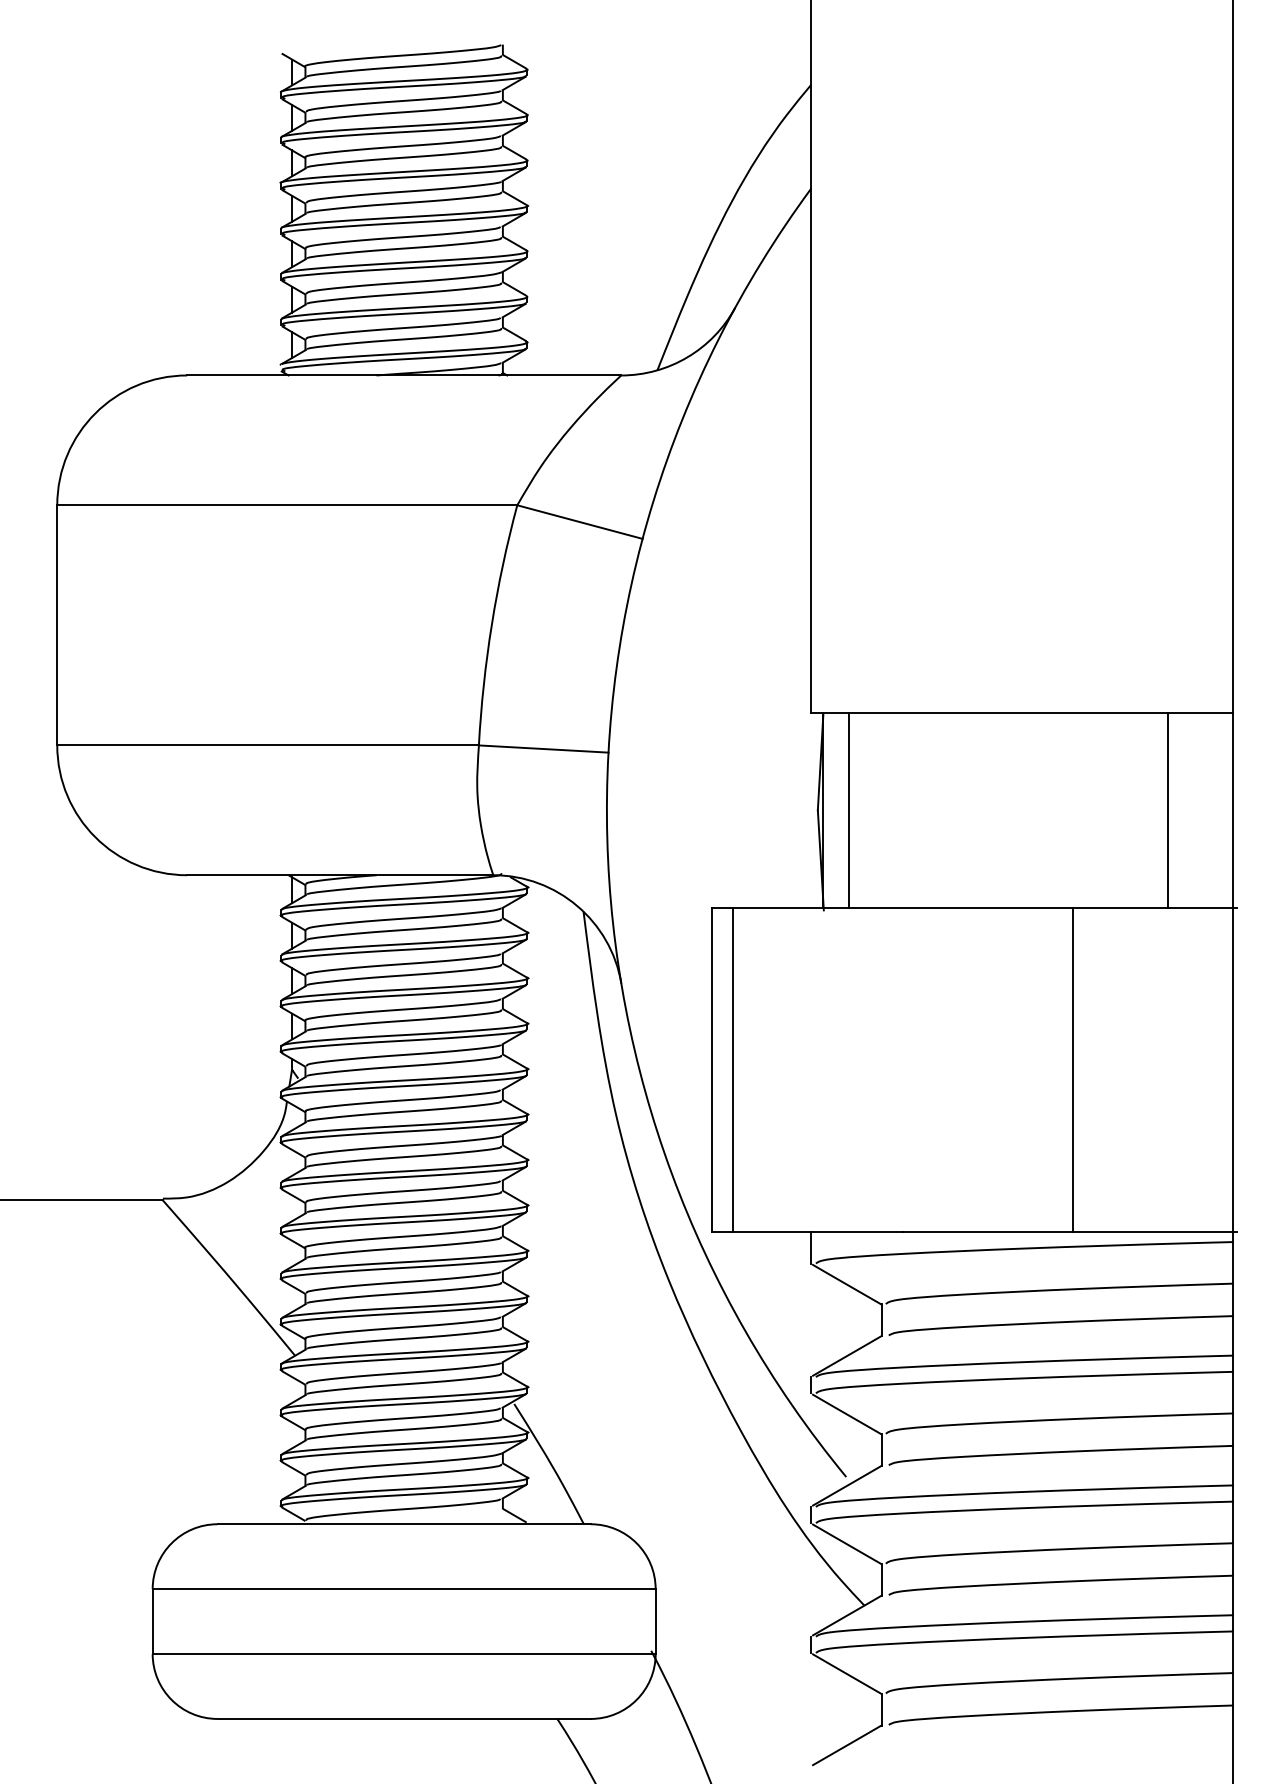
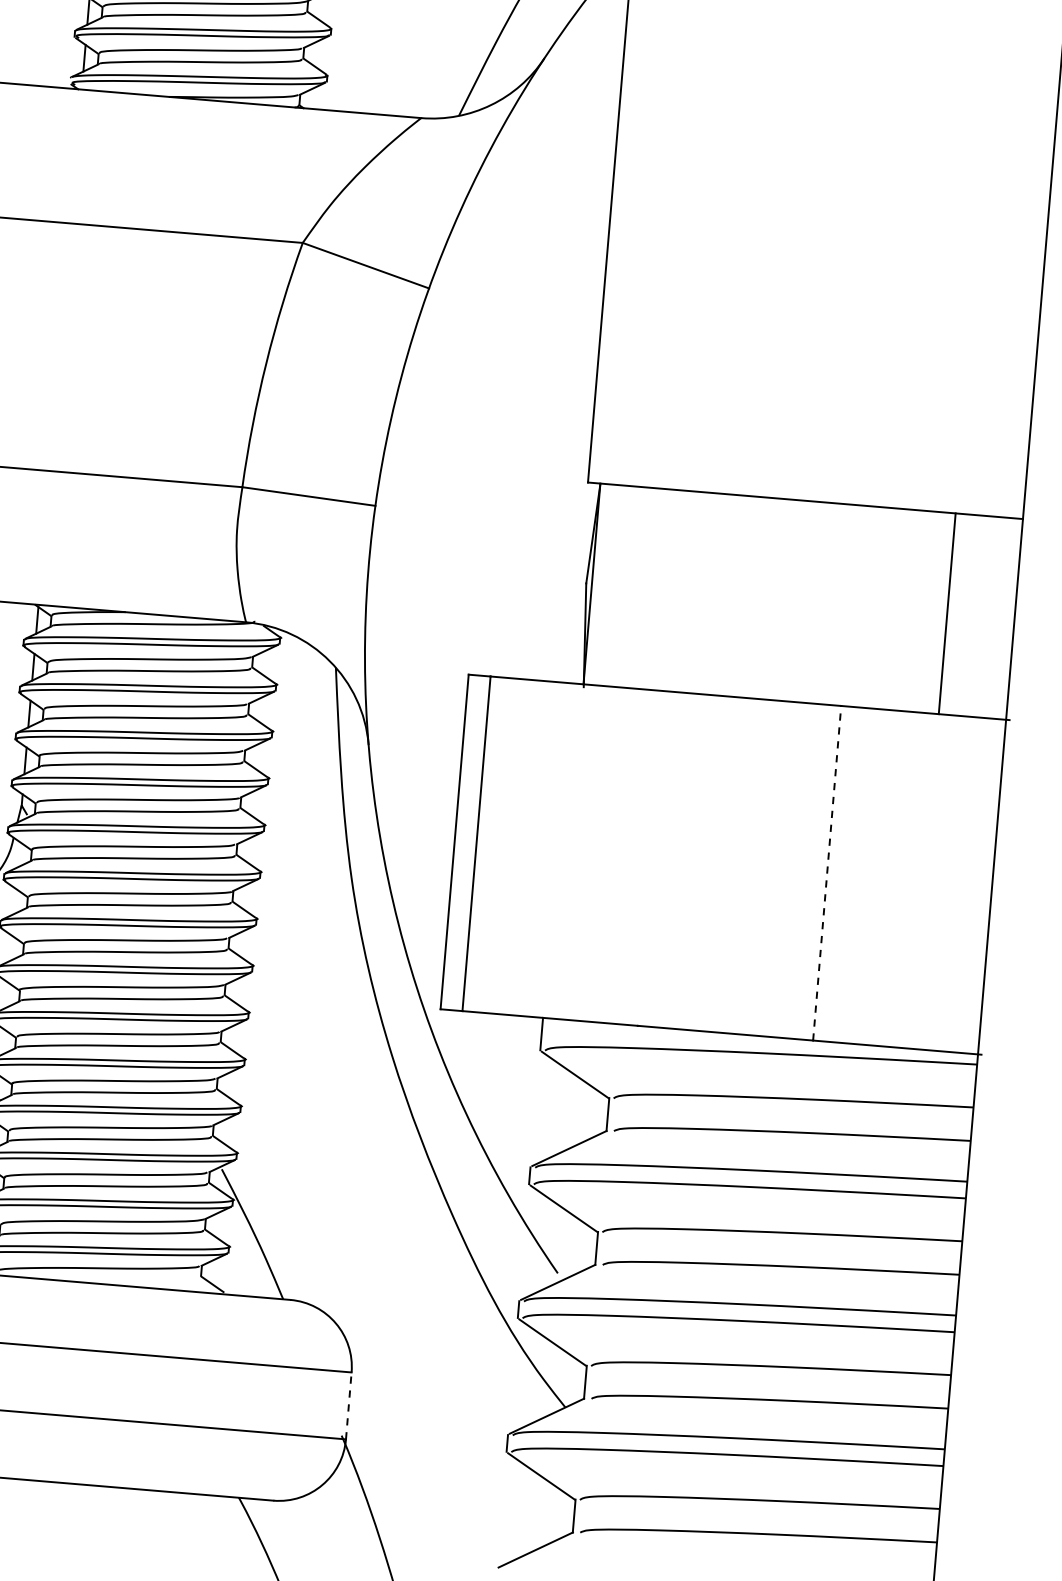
line: (849, 809) -> (618, 585), removed
line: (1073, 1069) -> (827, 872), solid -> dashed
line: (655, 1621) -> (348, 1405), solid -> dashed

